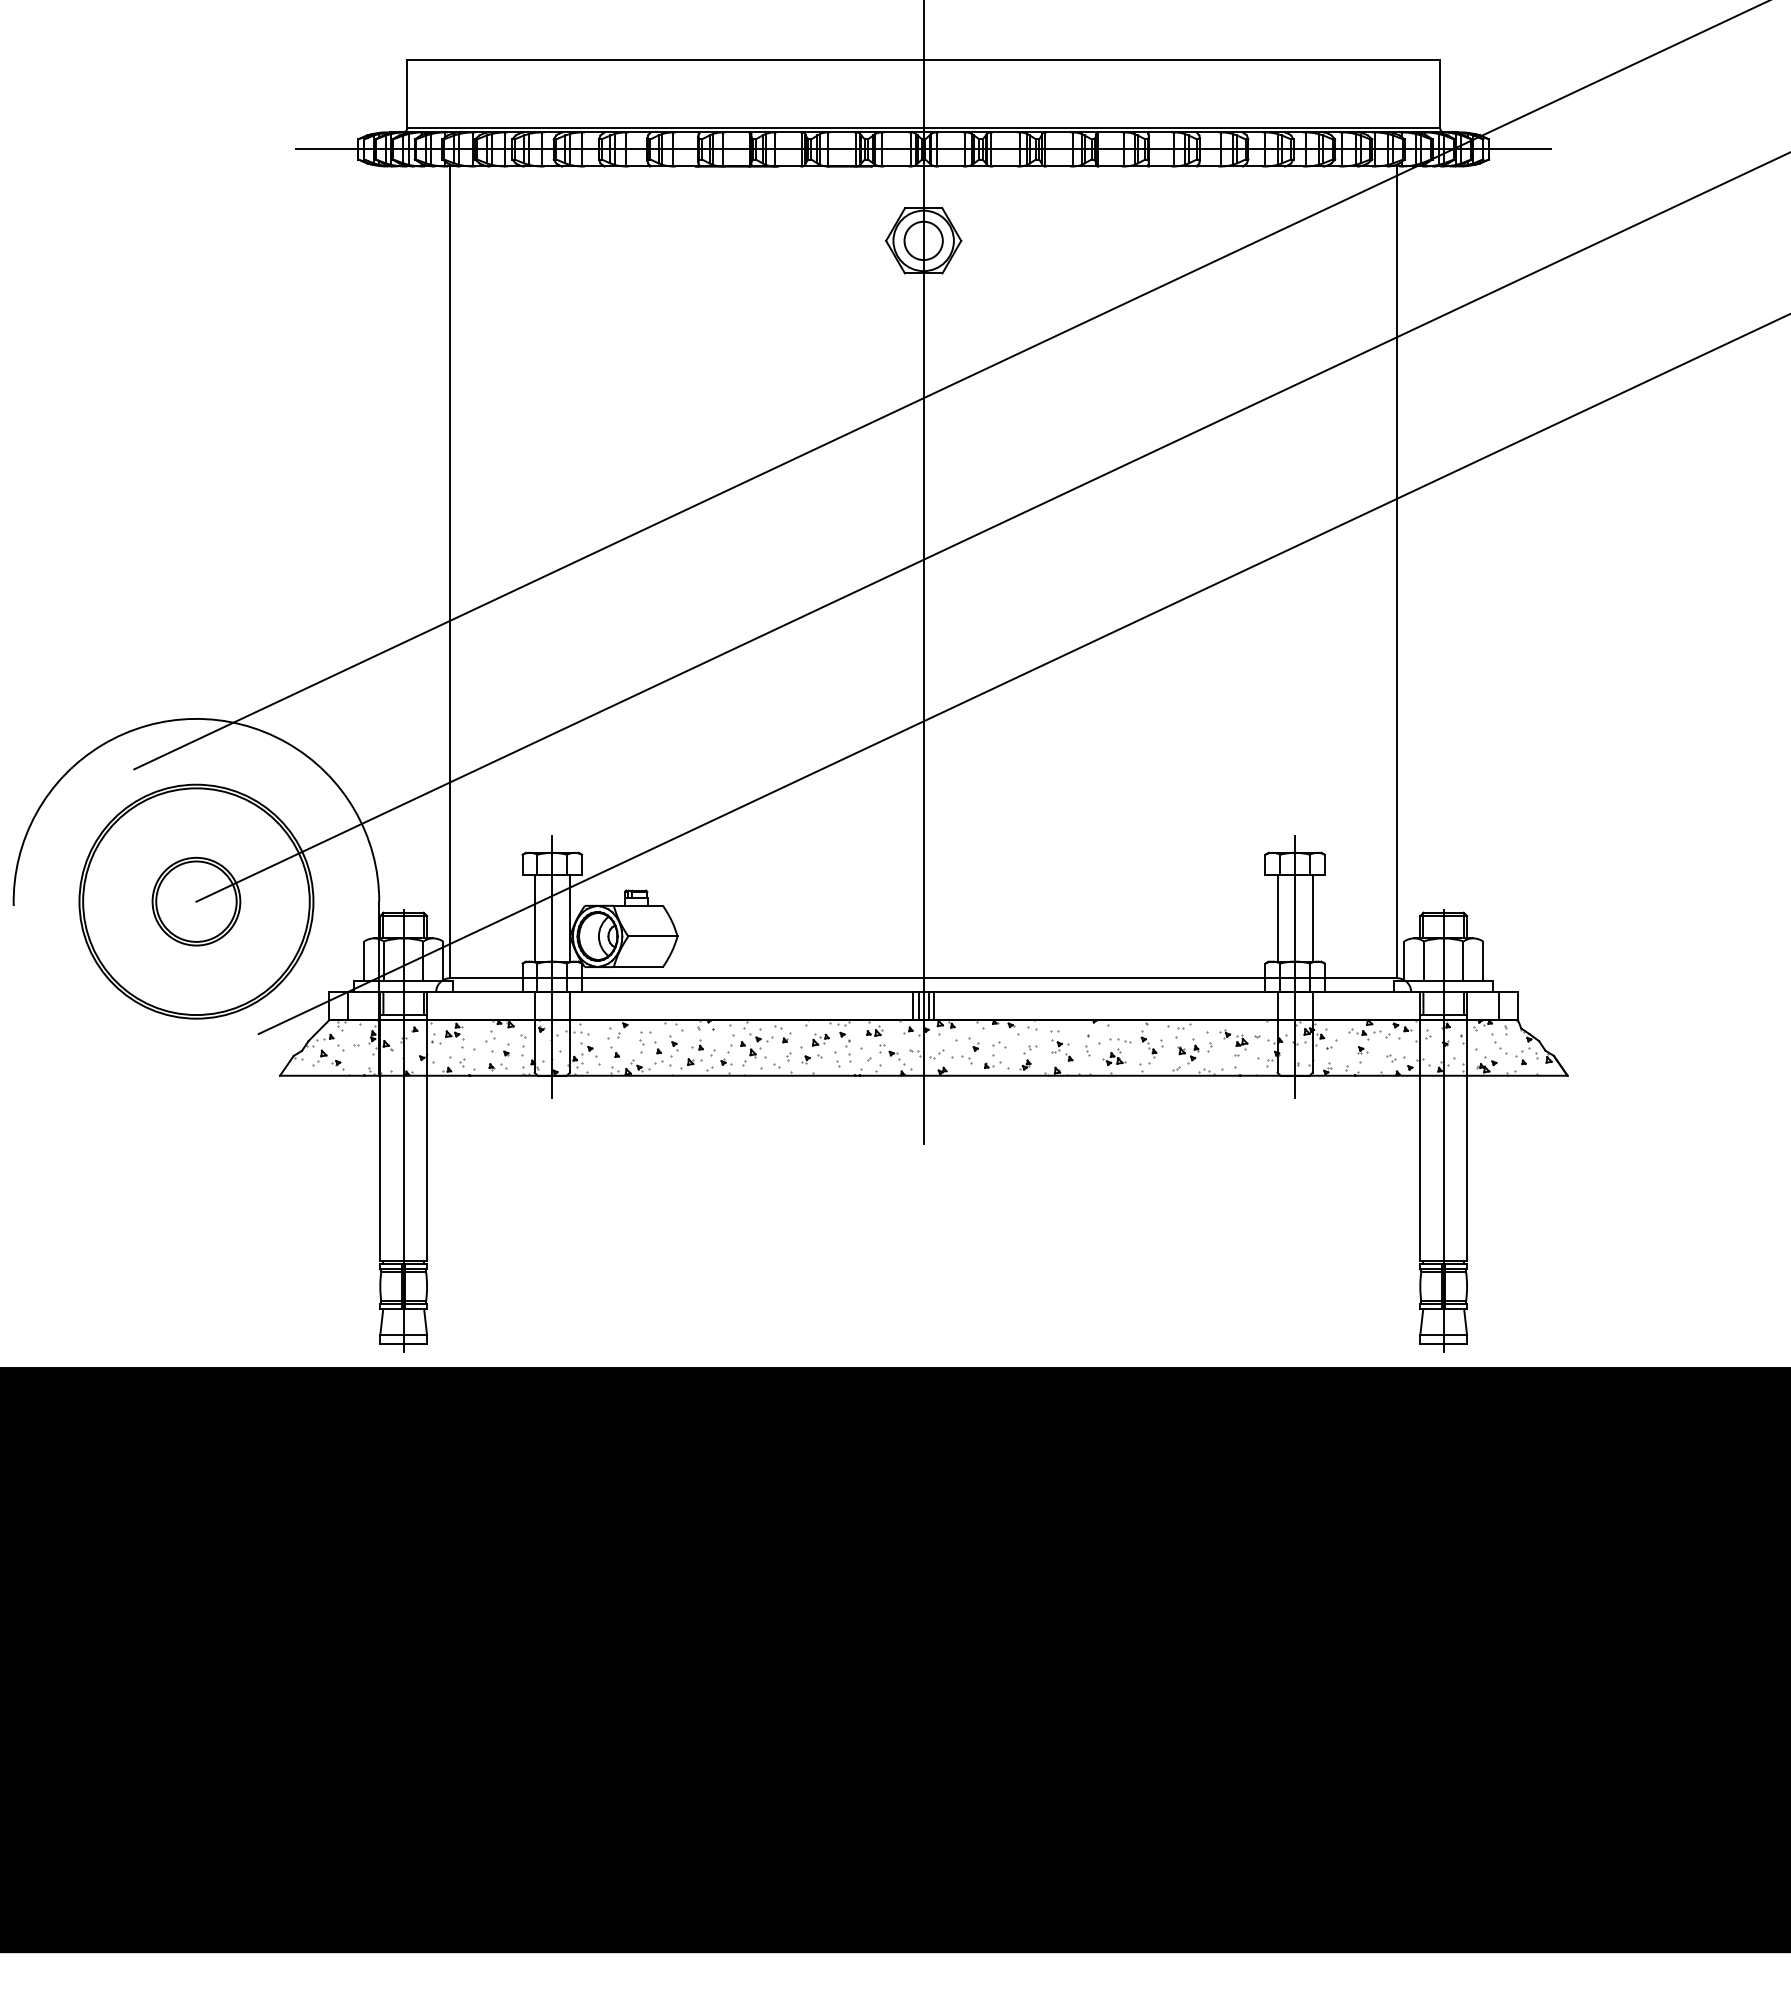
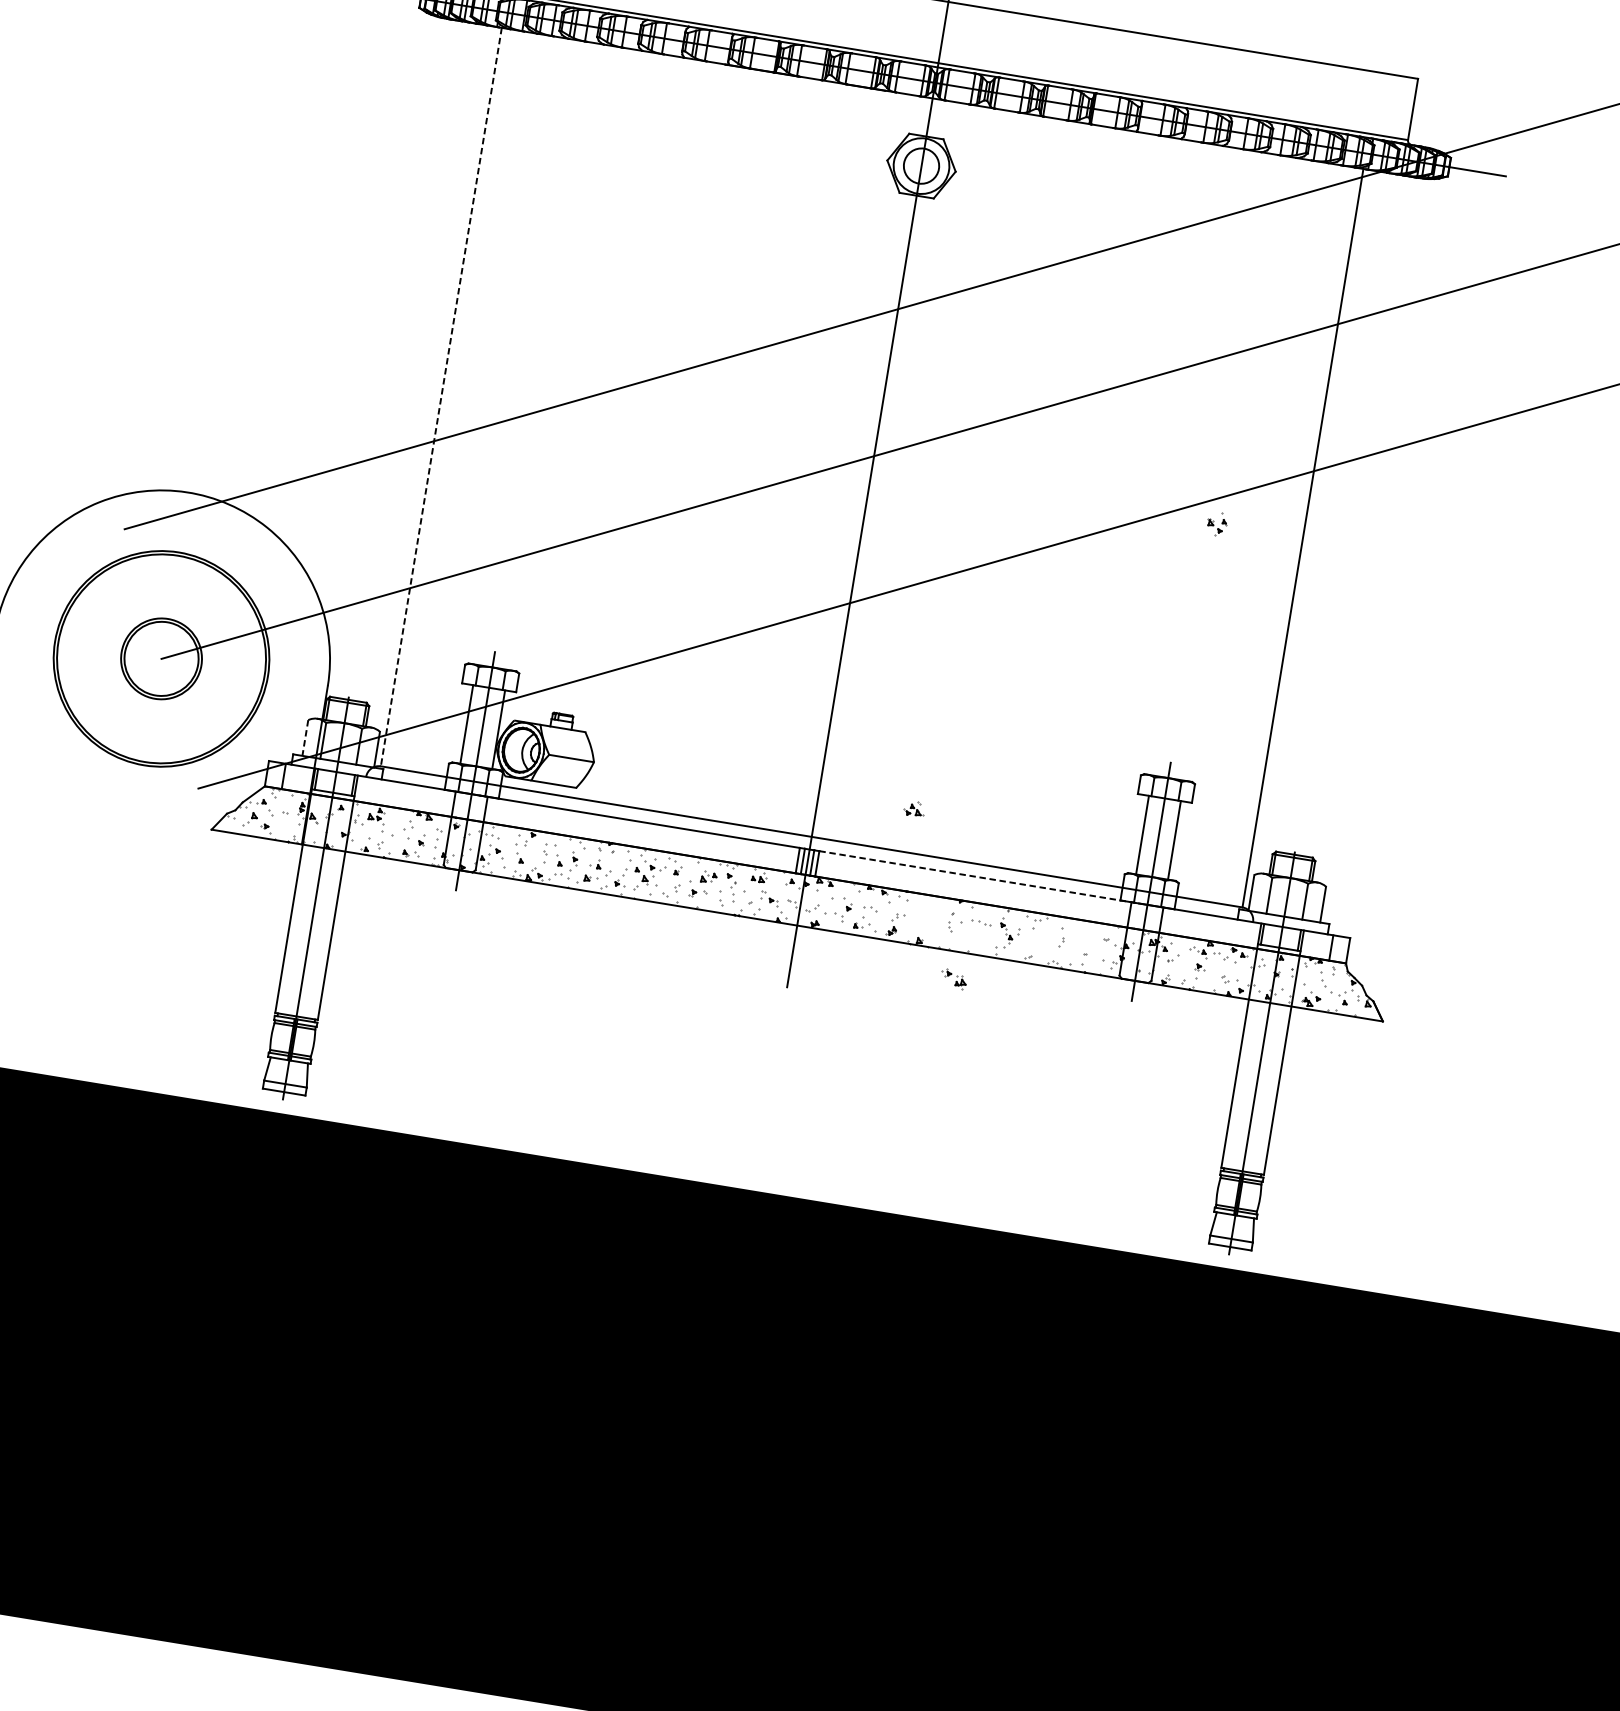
line: (450, 572) -> (441, 397), solid -> dashed
line: (364, 961) -> (305, 738), solid -> dashed
line: (1110, 992) -> (979, 877), solid -> dashed
part: (1233, 1039) -> (953, 978), moved
part: (1061, 1045) -> (927, 918), removed
part: (1188, 1051) -> (1216, 524), moved
part: (1114, 1056) -> (914, 808), moved

